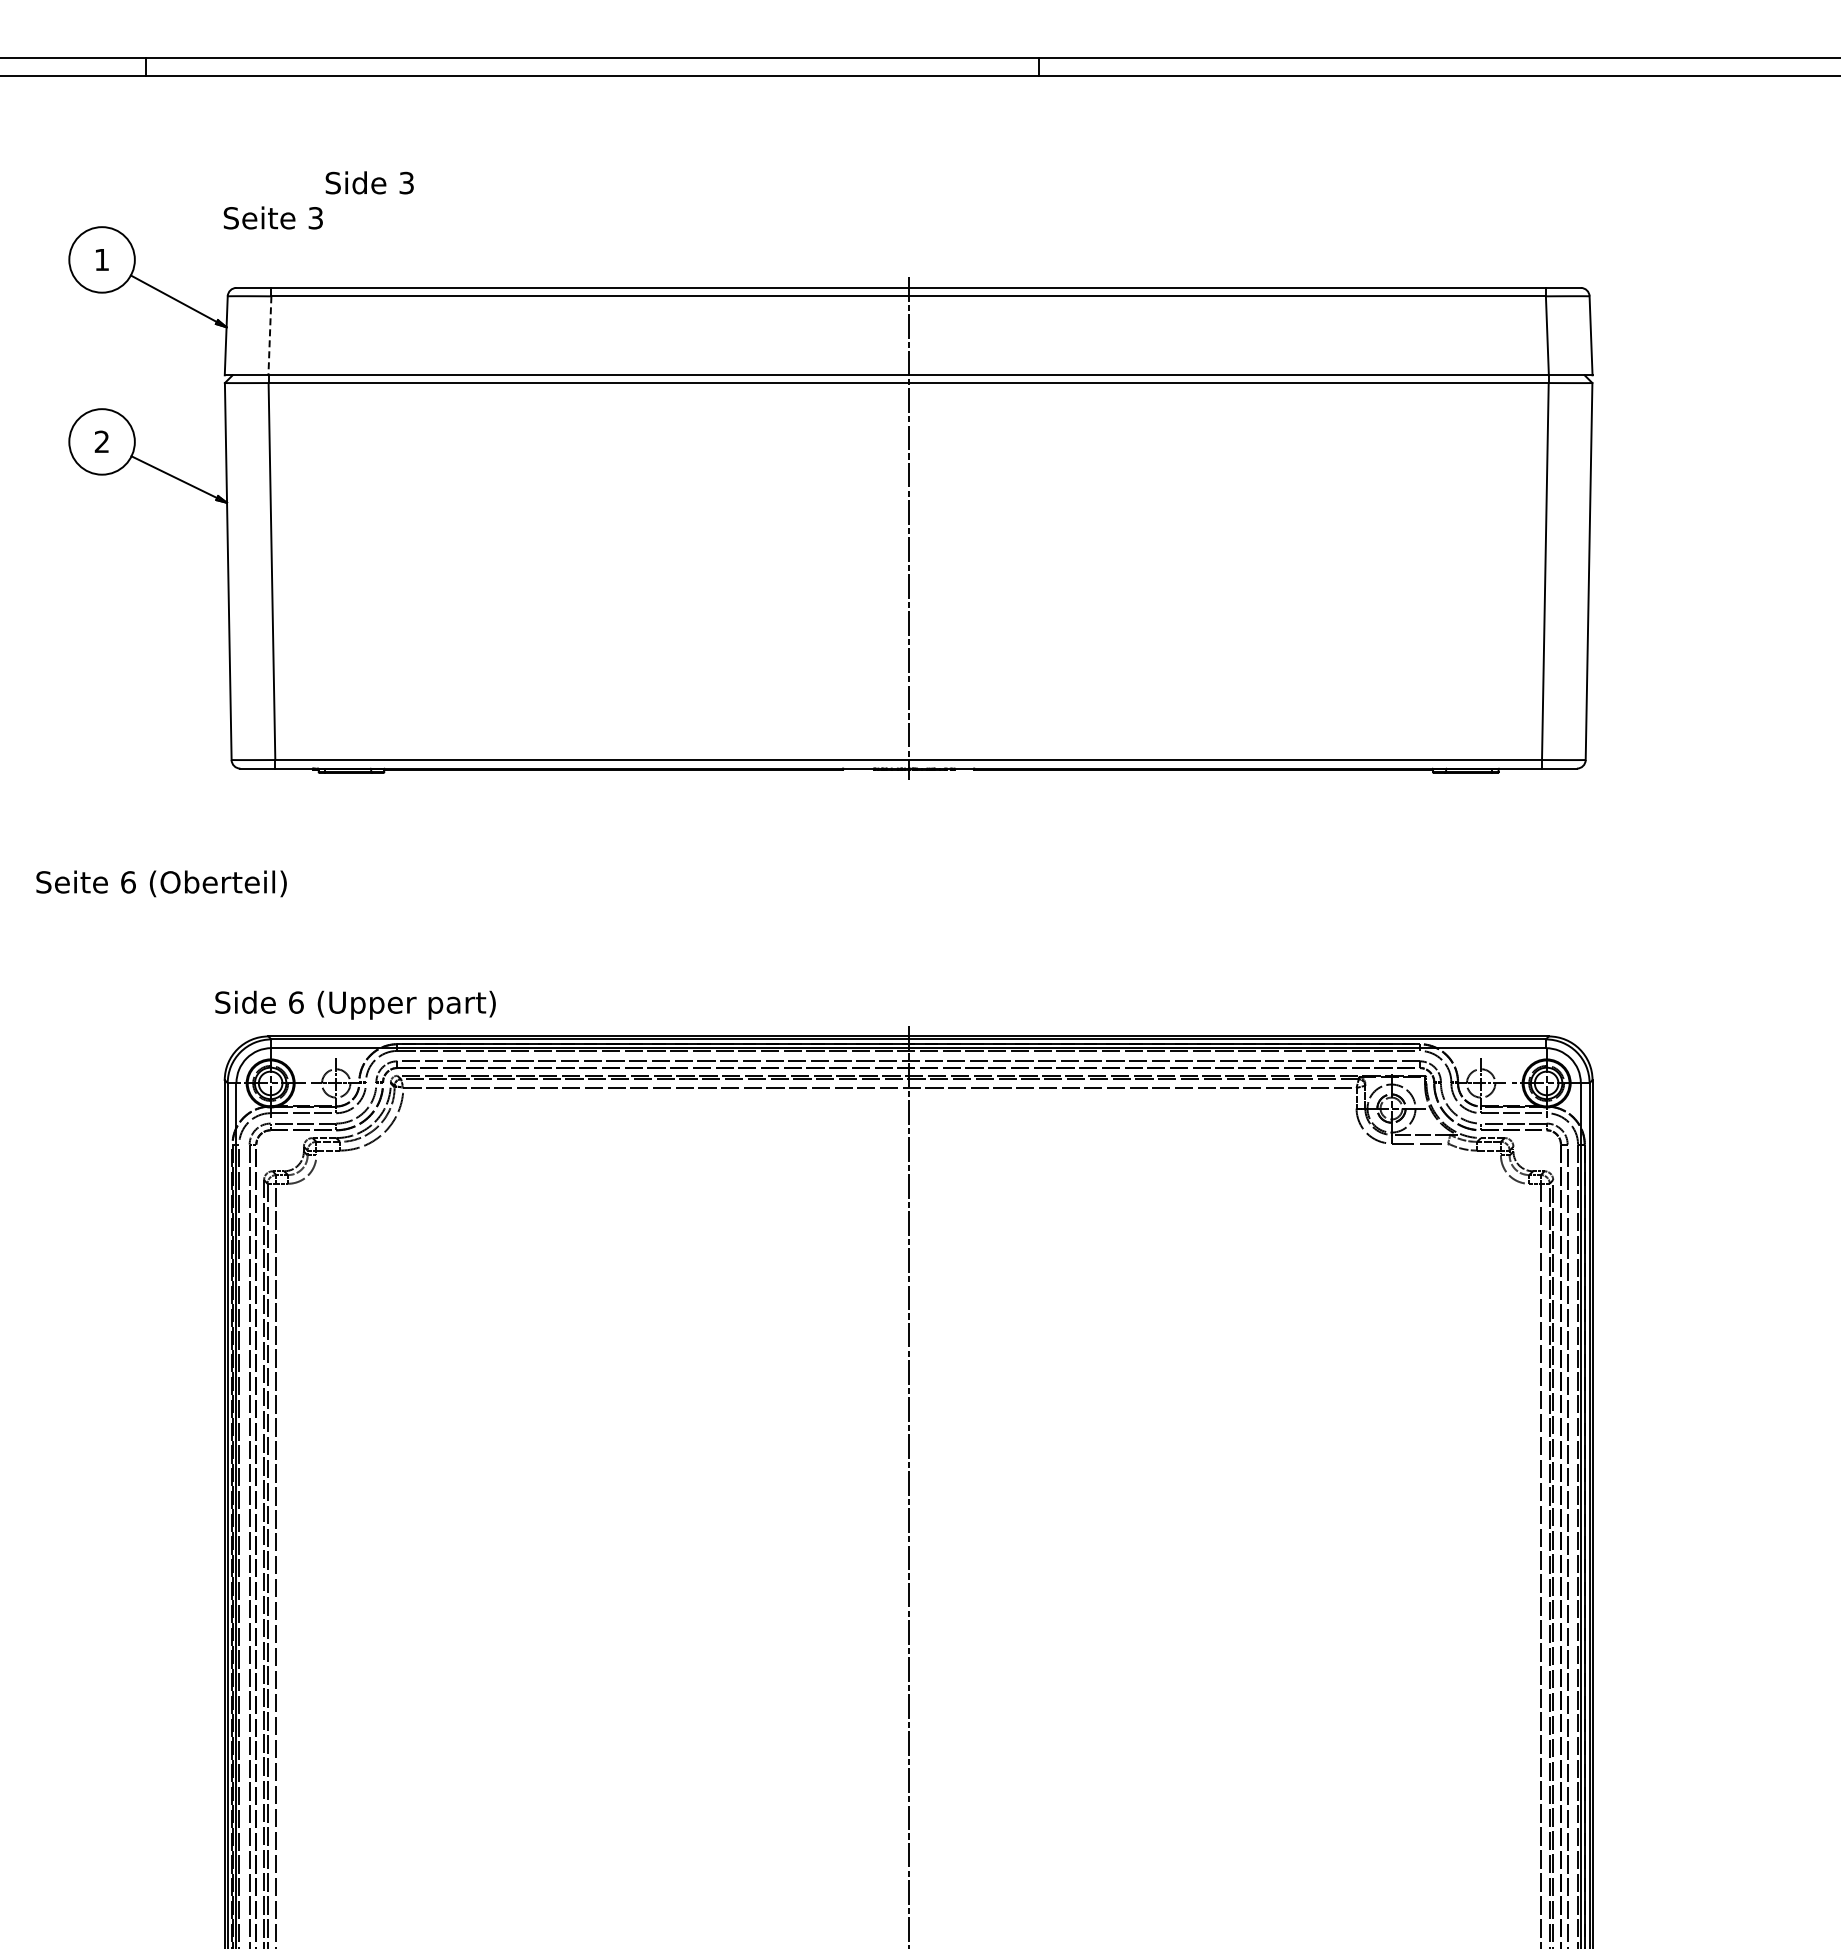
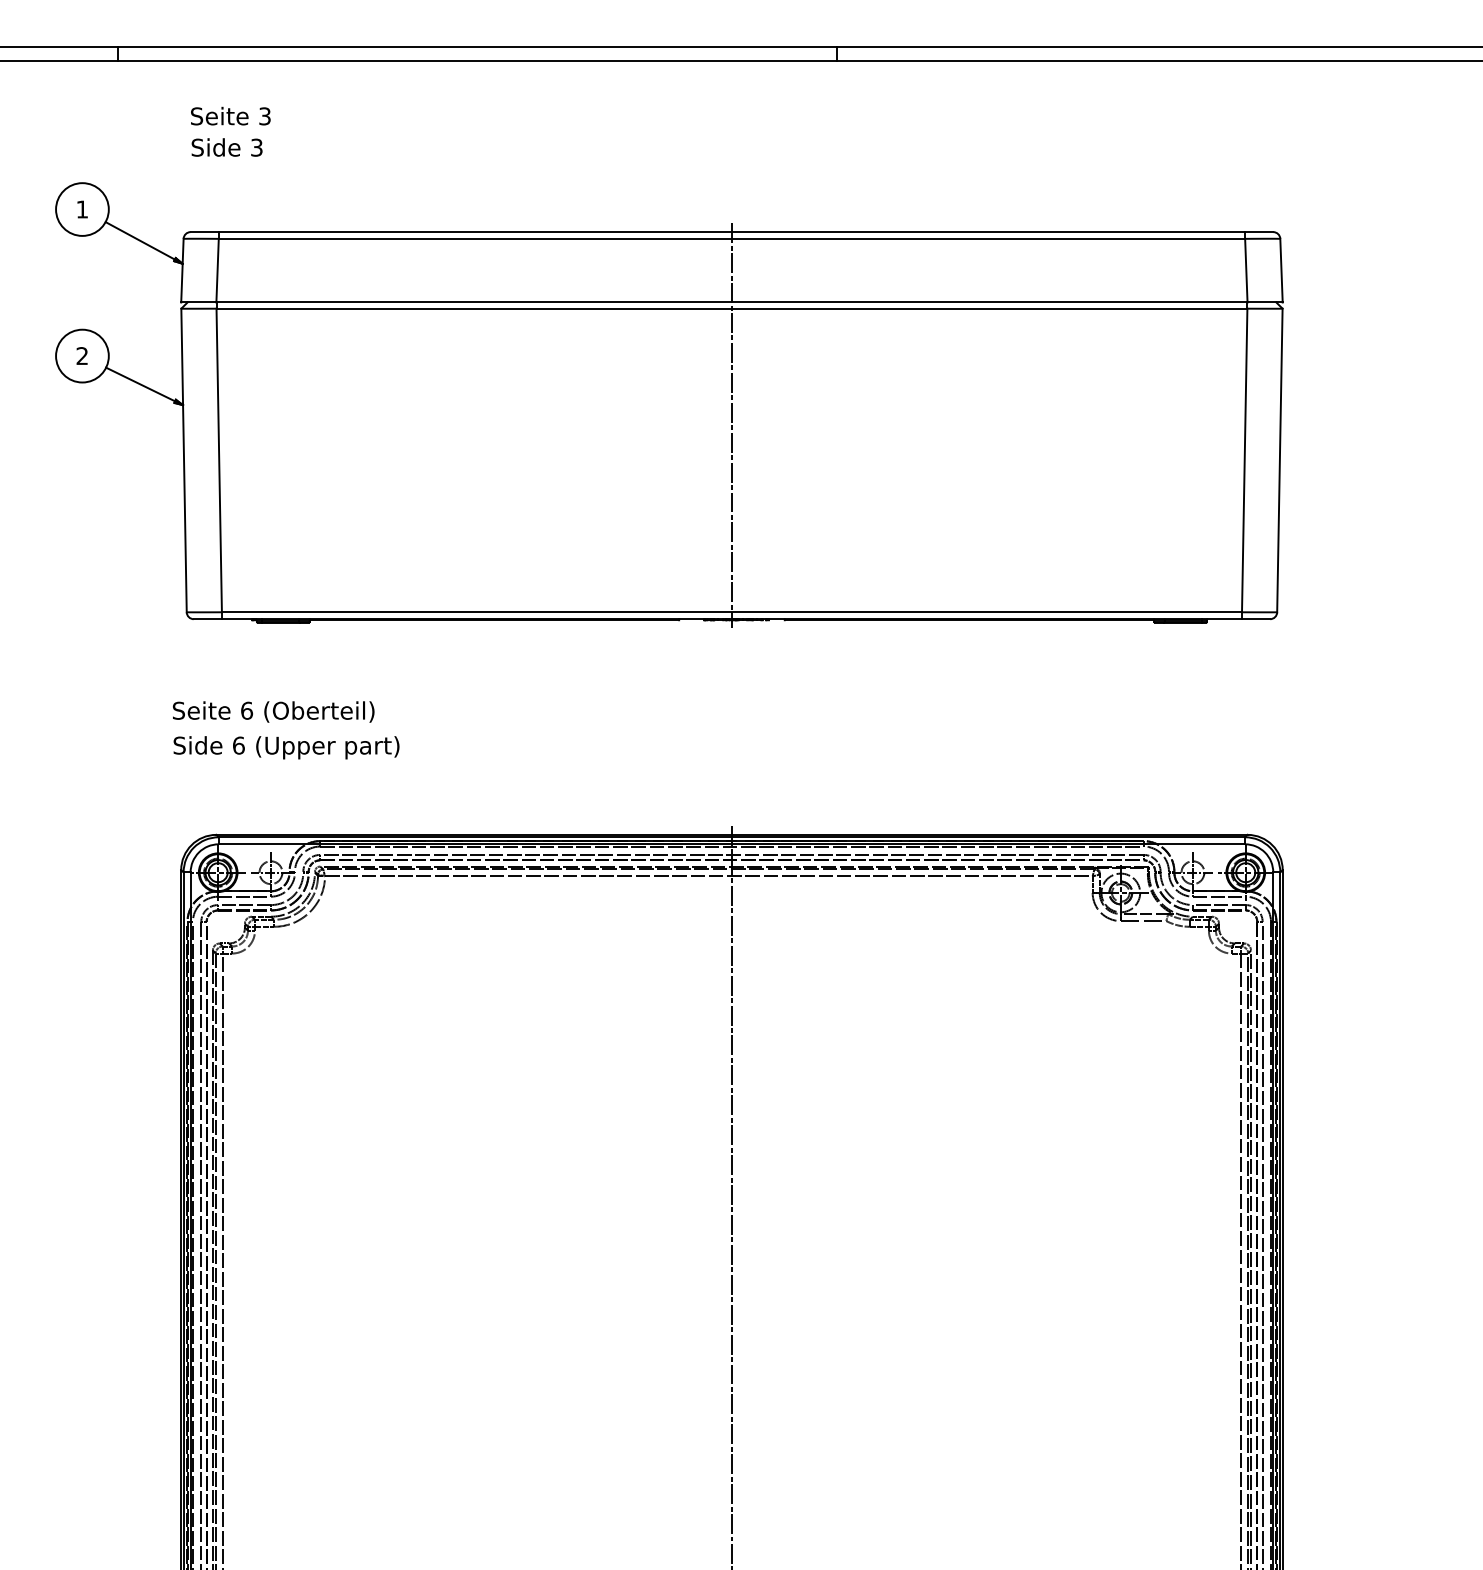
text: (369, 182) -> (226, 147), moved
text: (272, 217) -> (230, 115), moved
line: (269, 335) -> (217, 270), dashed -> solid
text: (161, 883) -> (273, 711), moved
text: (355, 1004) -> (286, 747), moved

